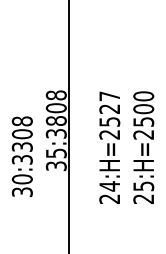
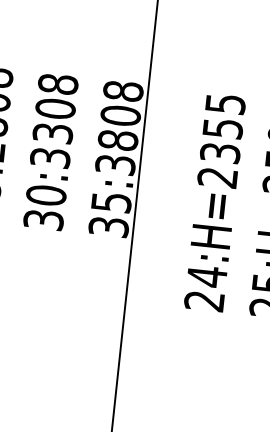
text: (109, 108) -> (222, 127), 24:H=2527 -> 24:H=2355
text: (21, 156) -> (49, 151), moved

